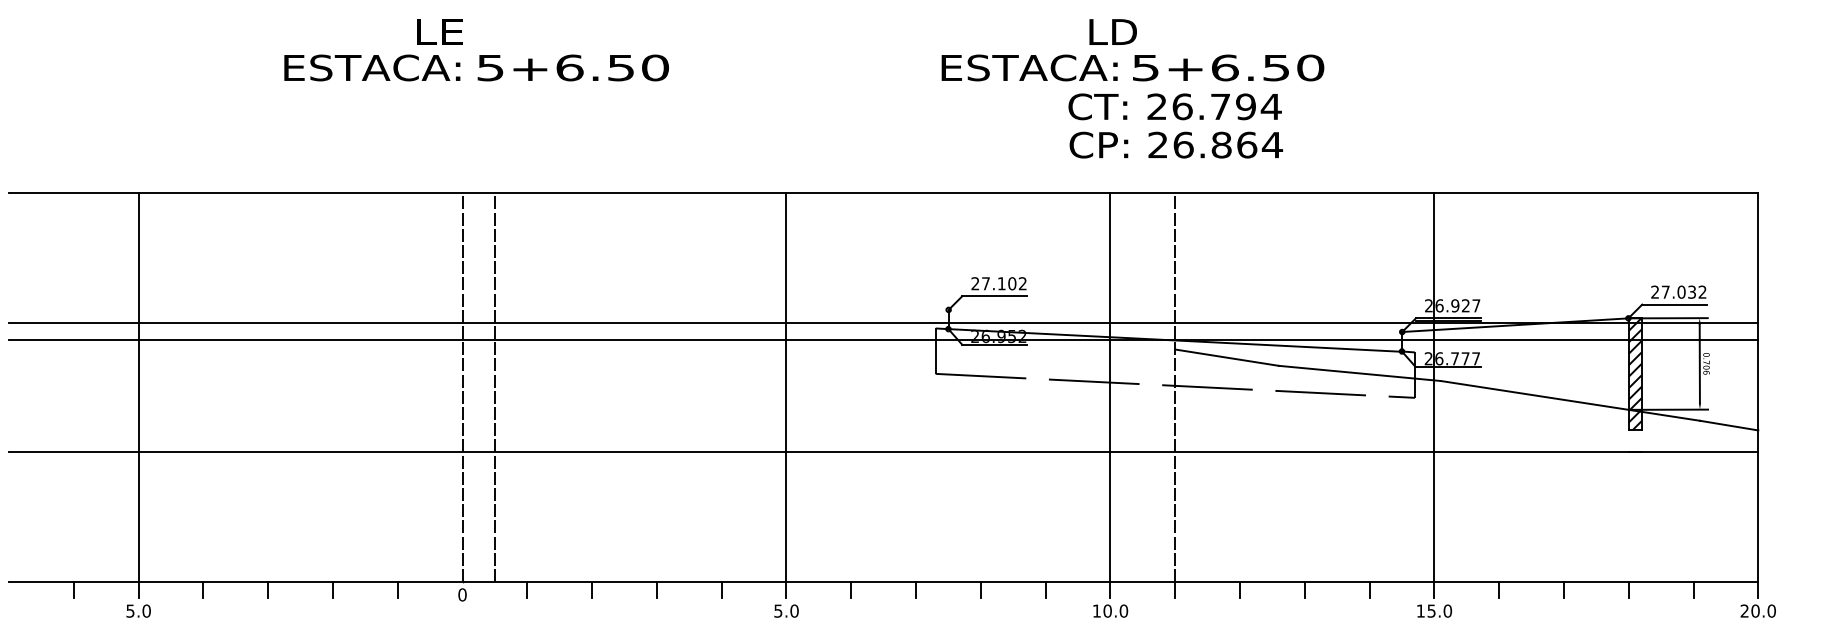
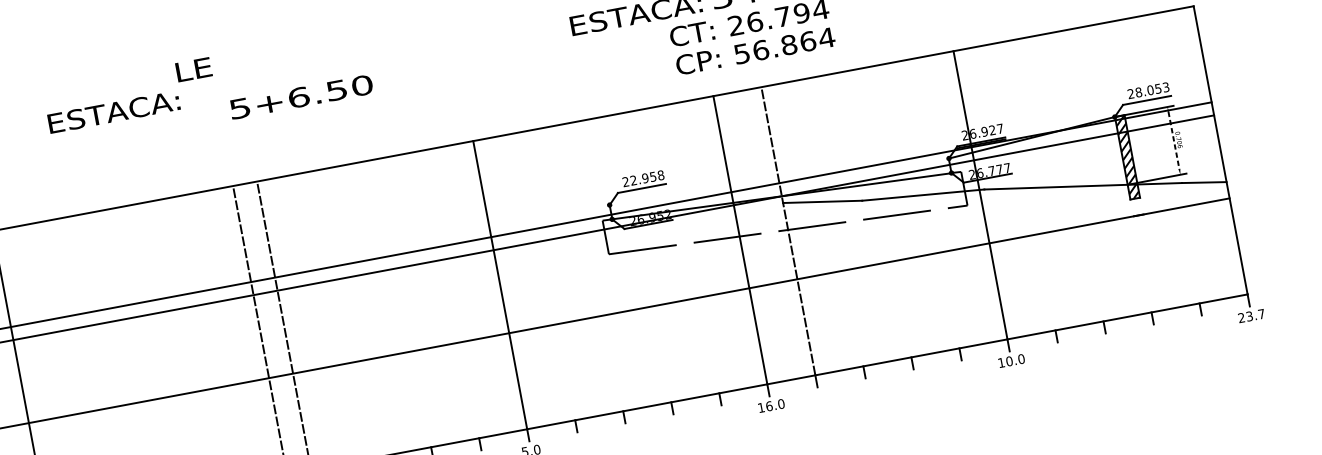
text: (372, 67) -> (114, 111), moved
text: (572, 67) -> (300, 96), moved
text: (1157, 144) -> (741, 53), 26.864 -> 56.864
text: (1004, 283) -> (647, 177), 27.102 -> 22.958
text: (1683, 291) -> (1151, 89), 27.032 -> 28.053
line: (1699, 364) -> (1173, 141), solid -> dashed
text: (1107, 610) -> (769, 405), 10.0 -> 16.0
text: (1431, 610) -> (1009, 360), 15.0 -> 10.0
text: (1763, 610) -> (1255, 314), 20.0 -> 23.7

